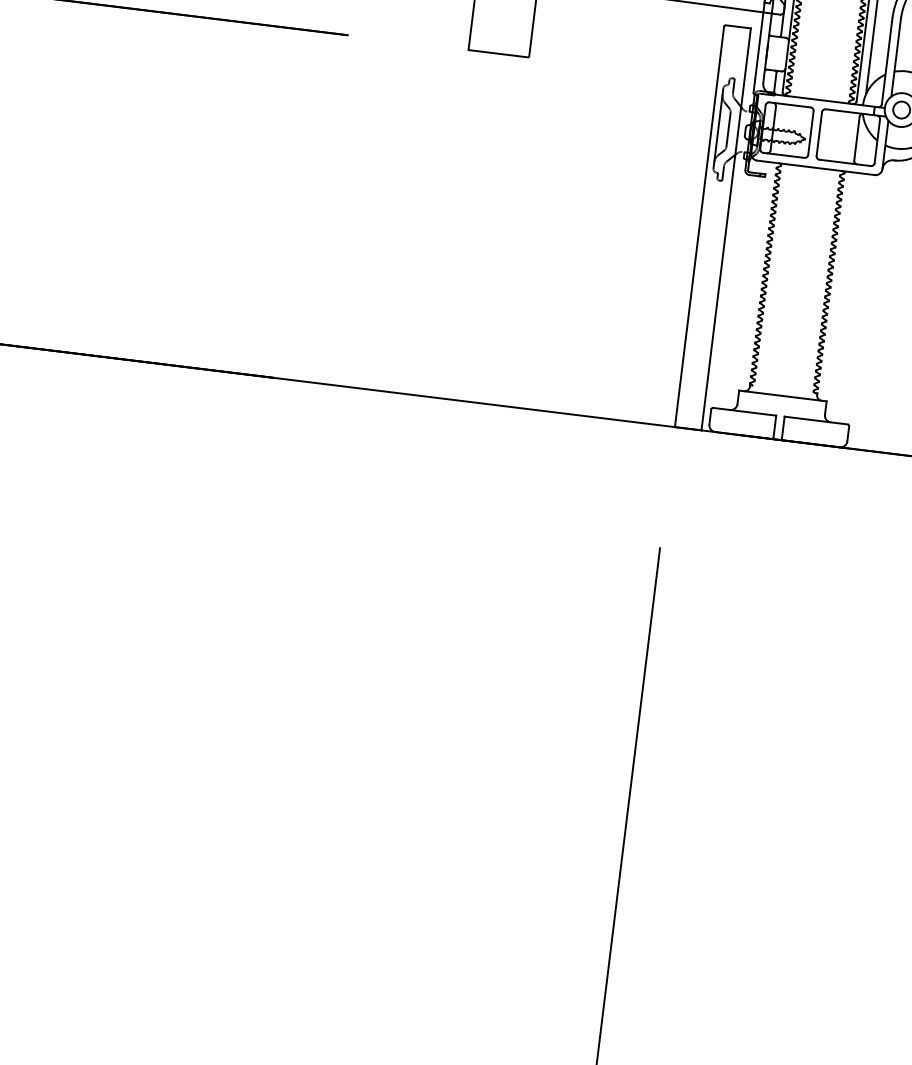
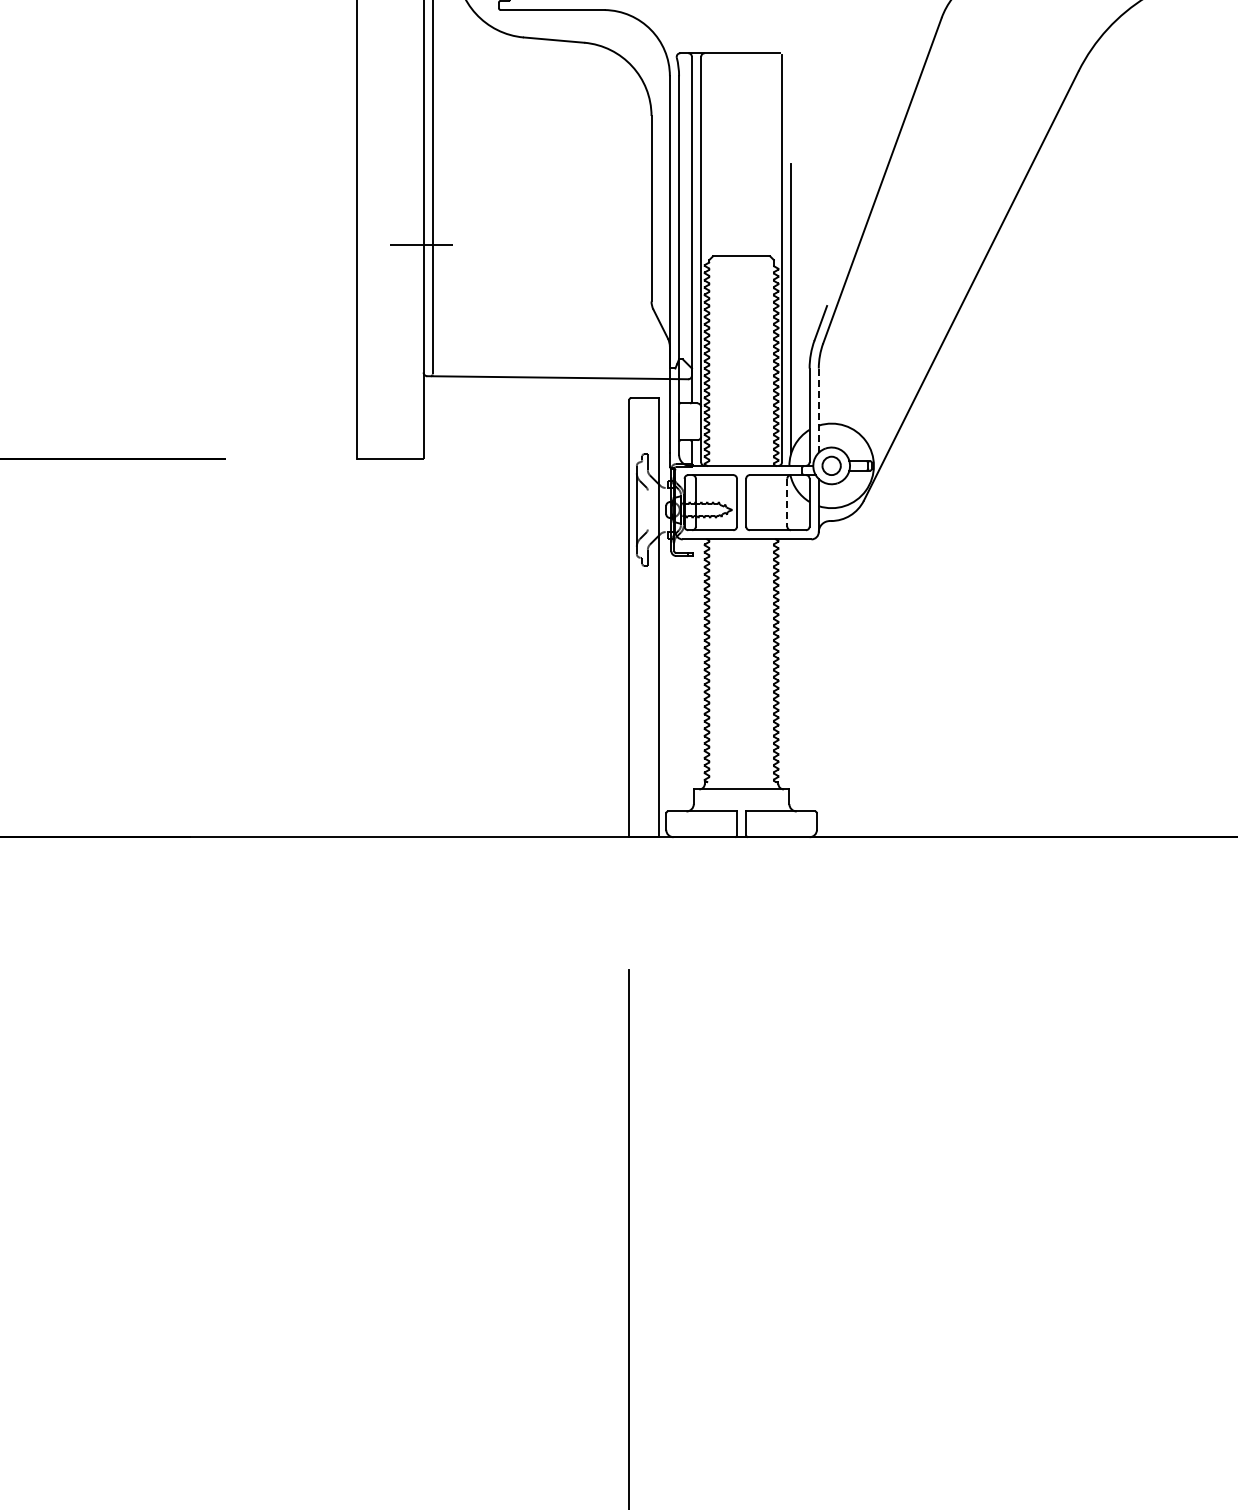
line: (895, 57) -> (818, 410), solid -> dashed
line: (728, 129) -> (647, 509), removed
line: (857, 138) -> (787, 502), solid -> dashed

